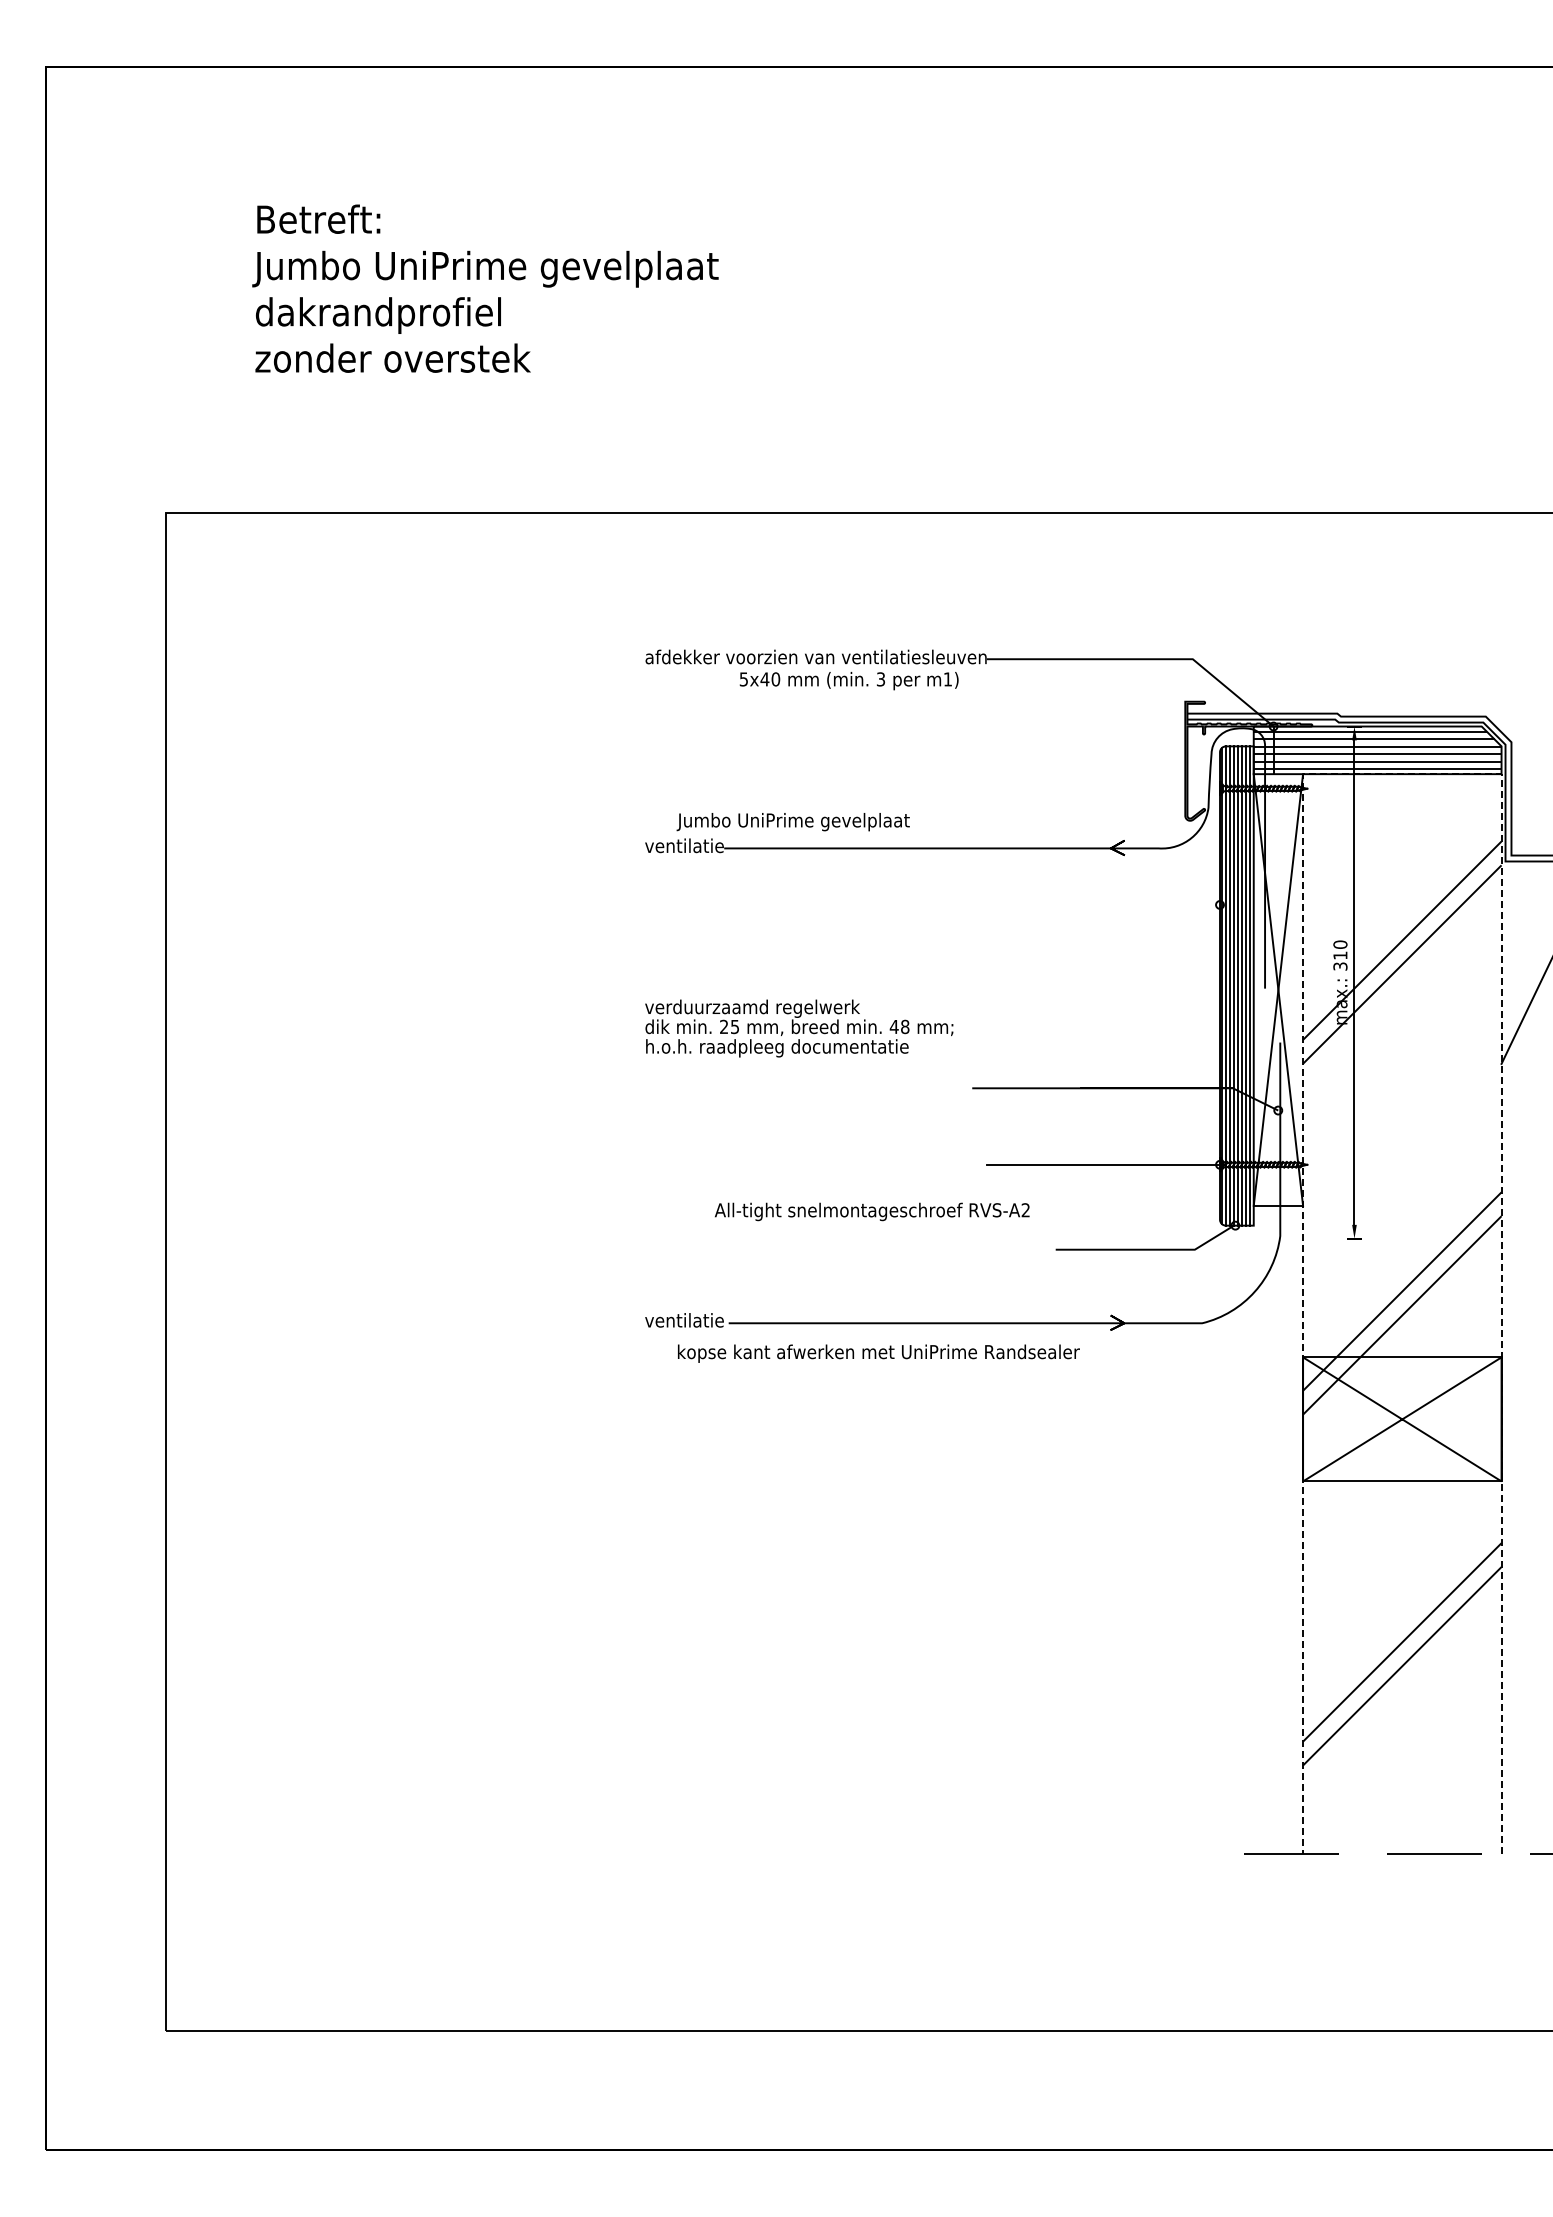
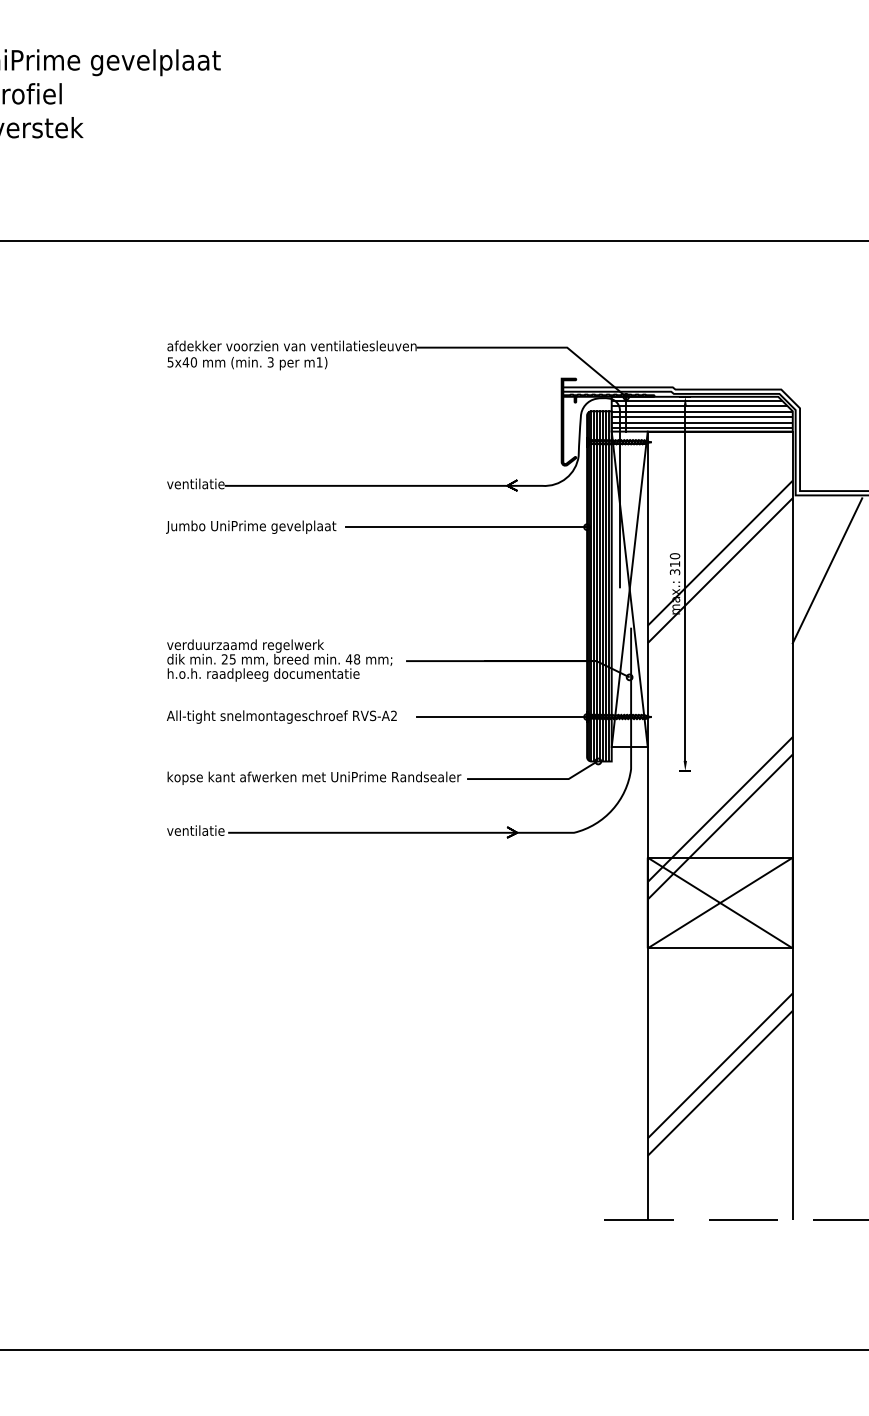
text: (848, 681) -> (246, 363), moved
line: (1401, 774) -> (719, 431), dashed -> solid
text: (792, 822) -> (250, 527), moved
line: (1056, 904) -> (467, 526), added
text: (799, 1028) -> (279, 660), moved
text: (872, 1211) -> (282, 716), moved
text: (878, 1353) -> (314, 778), moved

